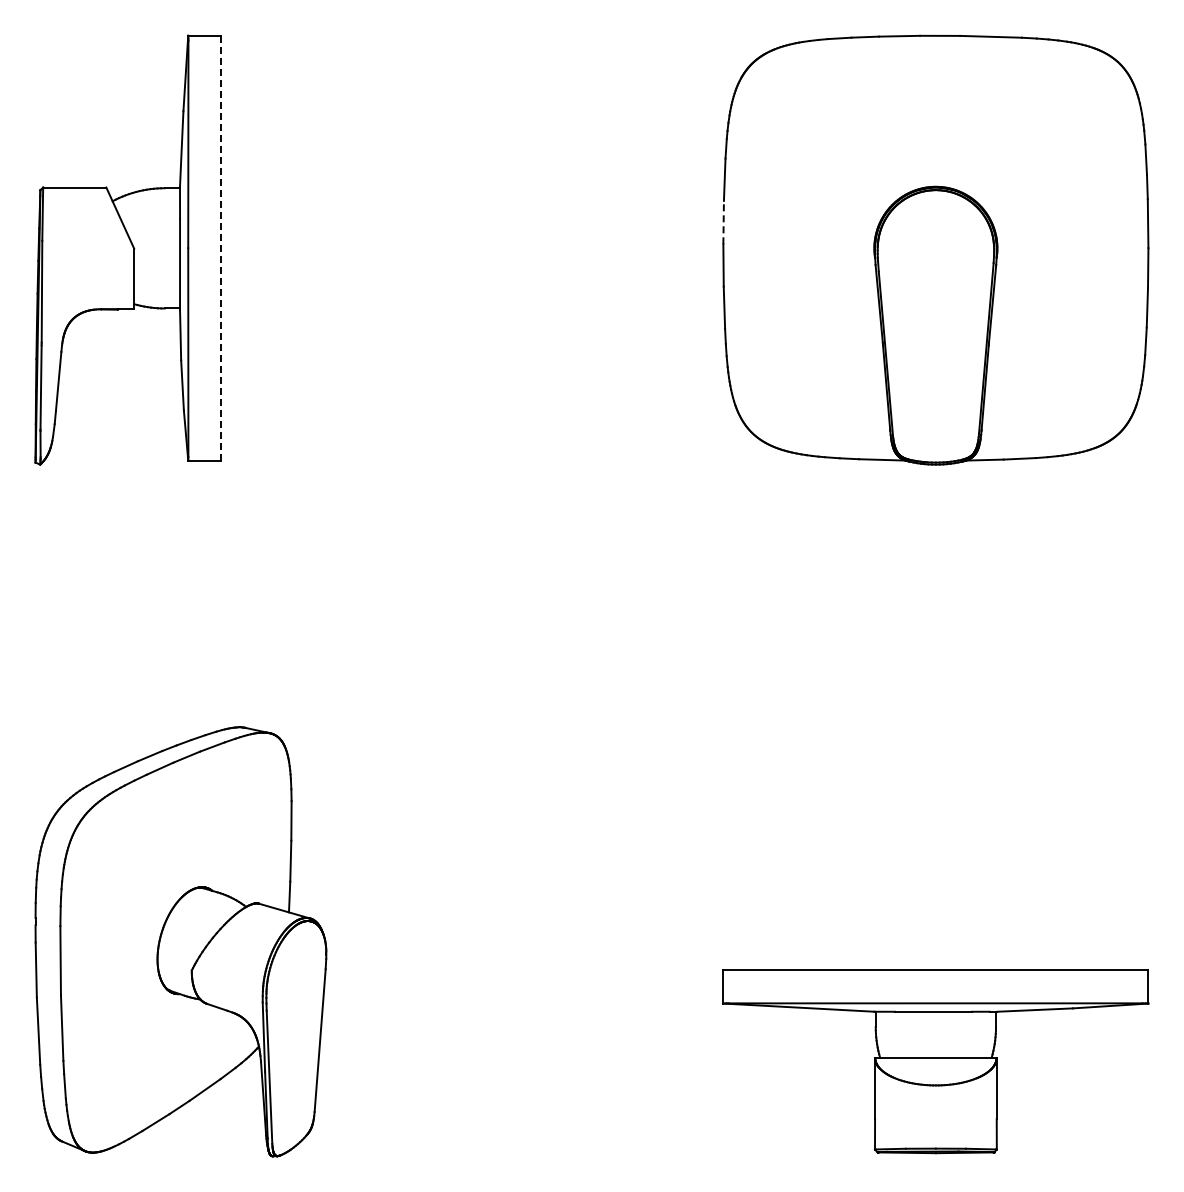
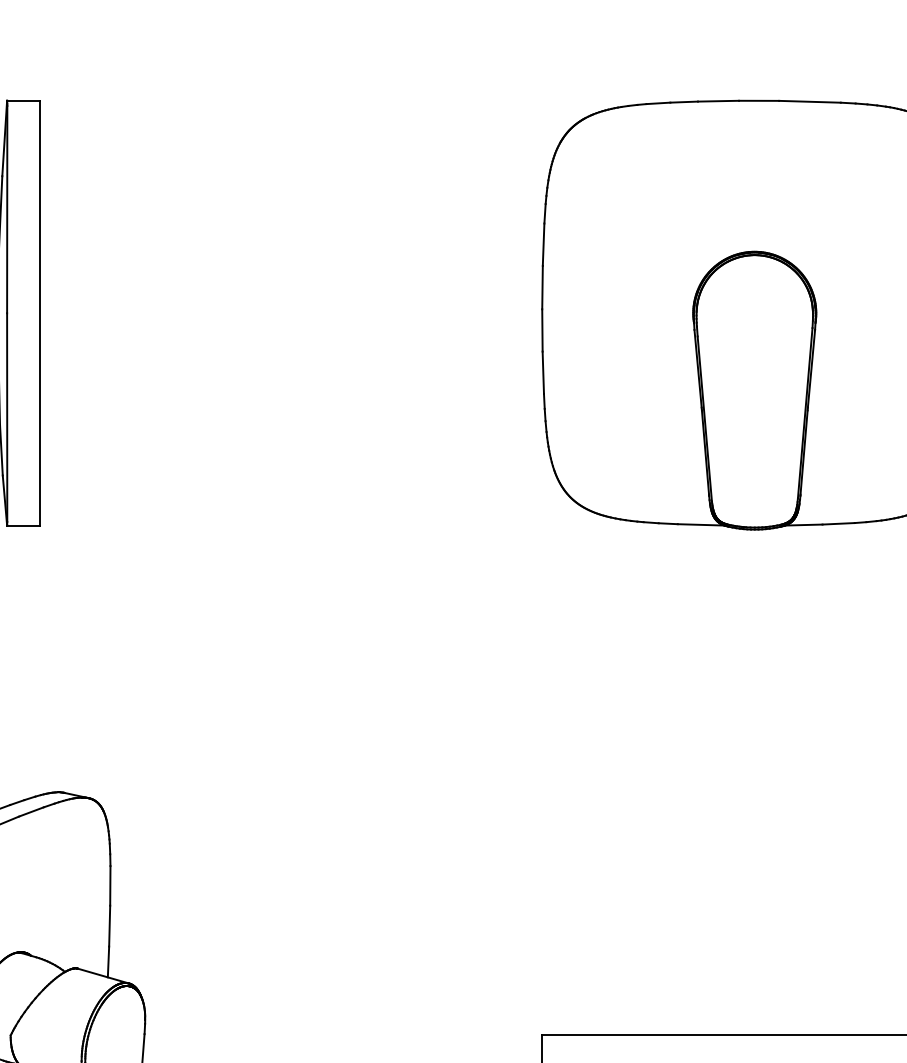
line: (723, 222) -> (542, 287), dashed -> solid
line: (221, 248) -> (40, 313), dashed -> solid

